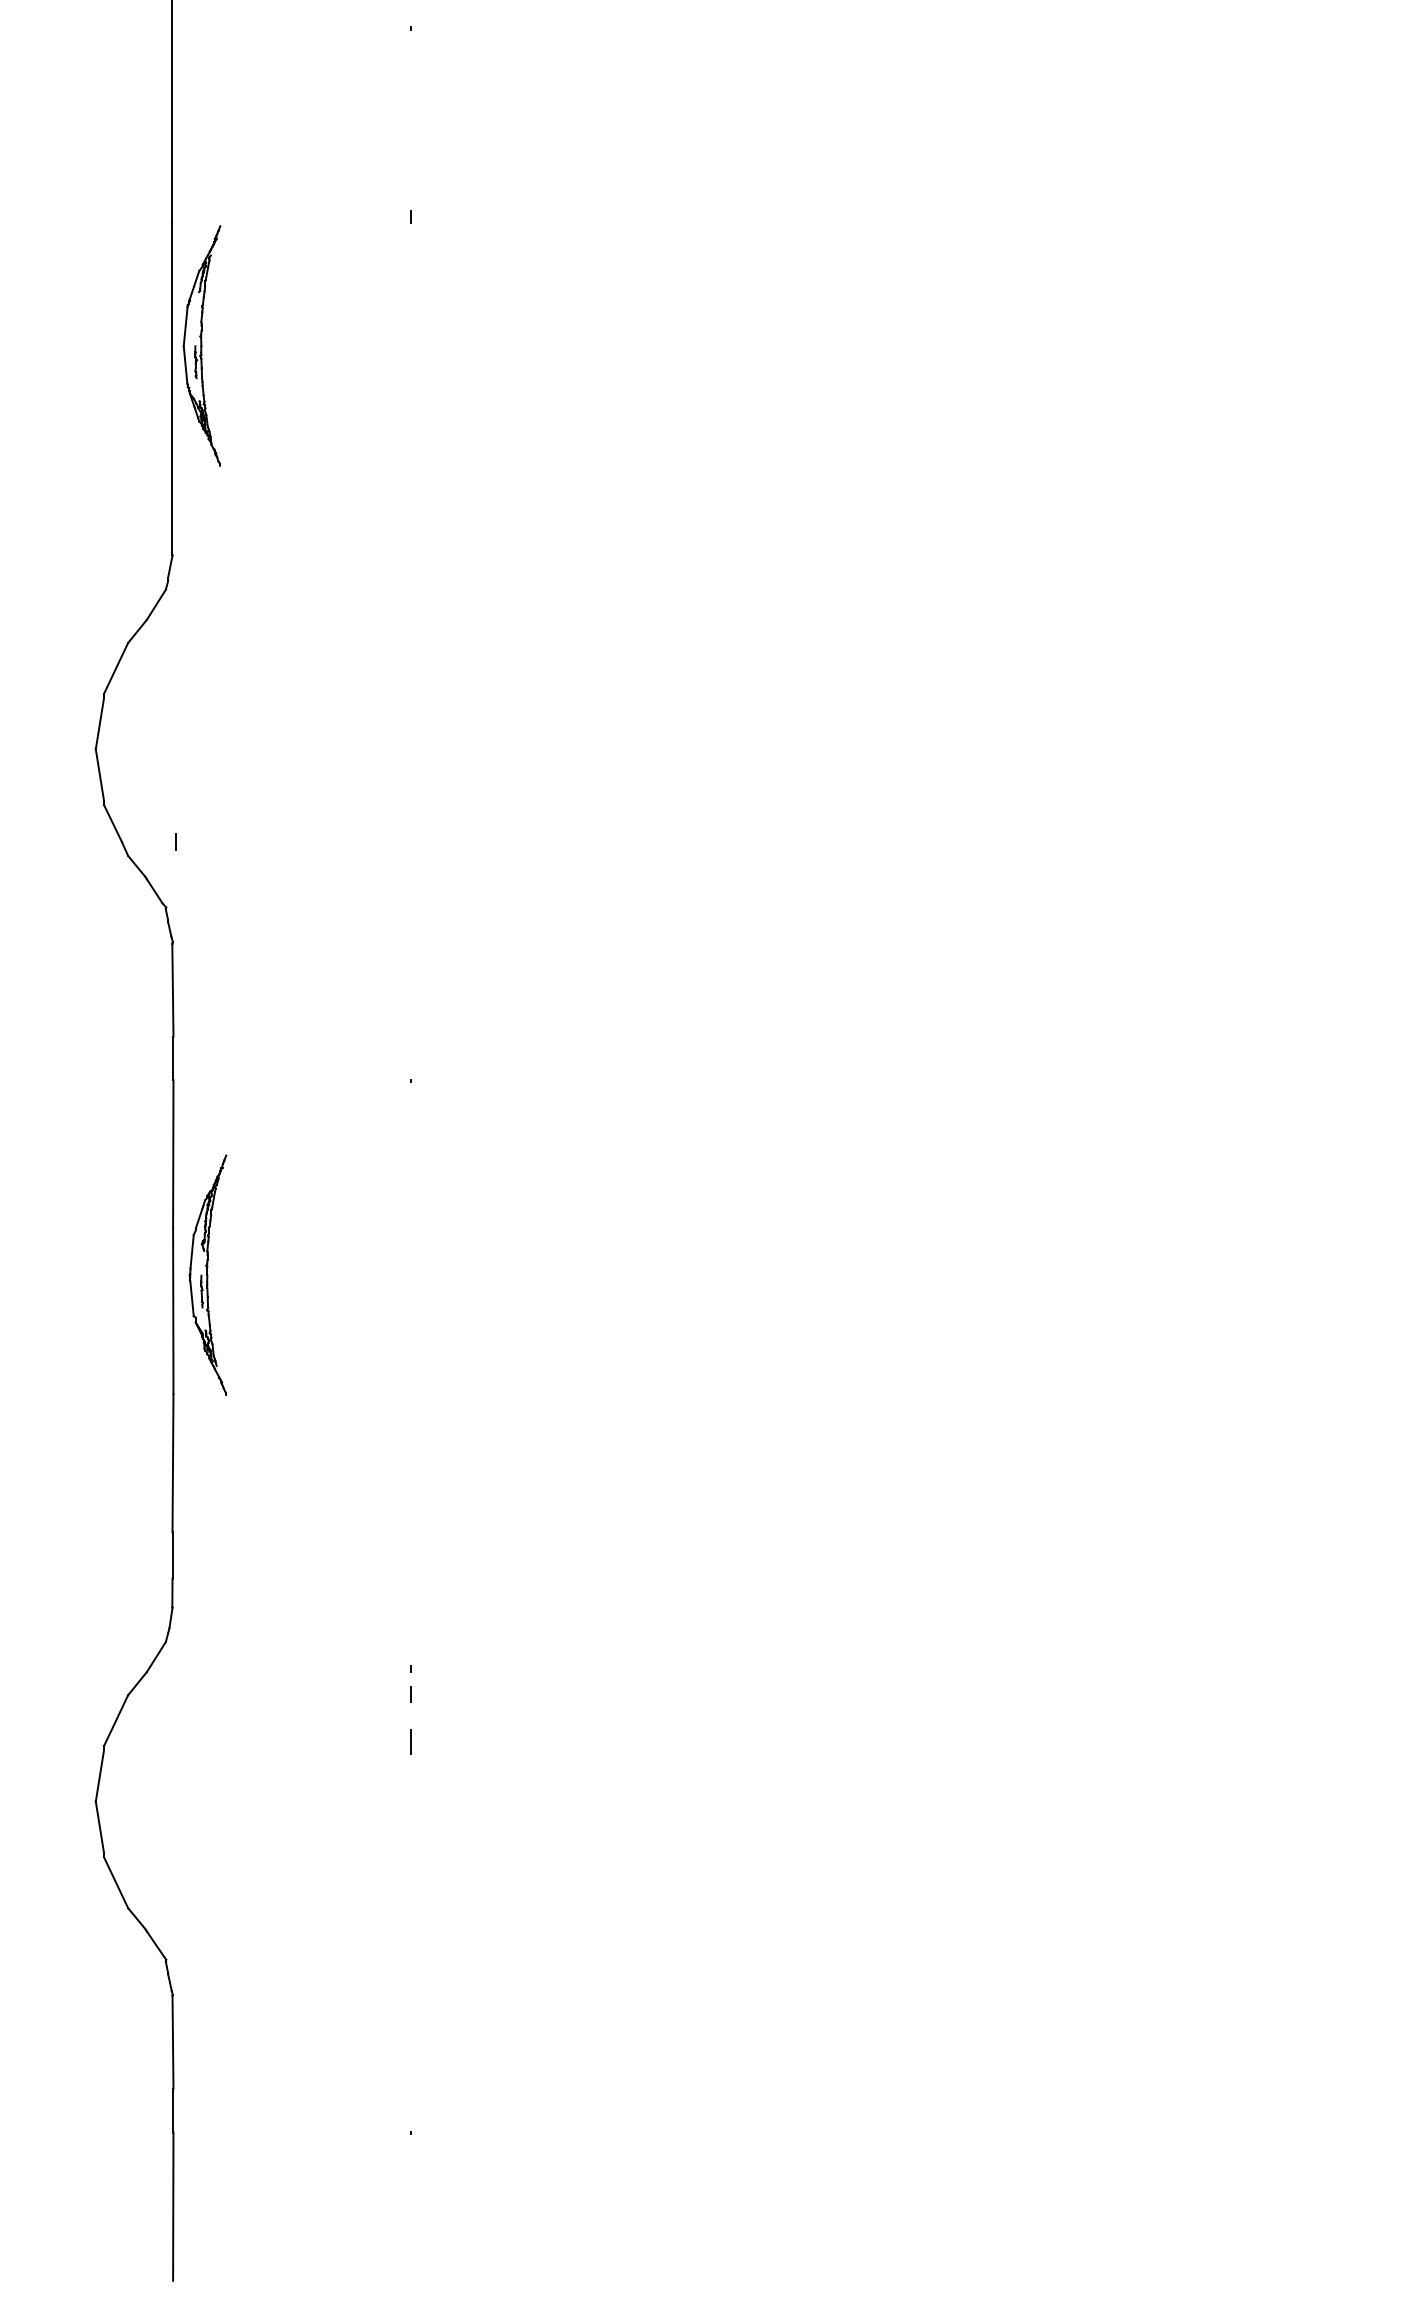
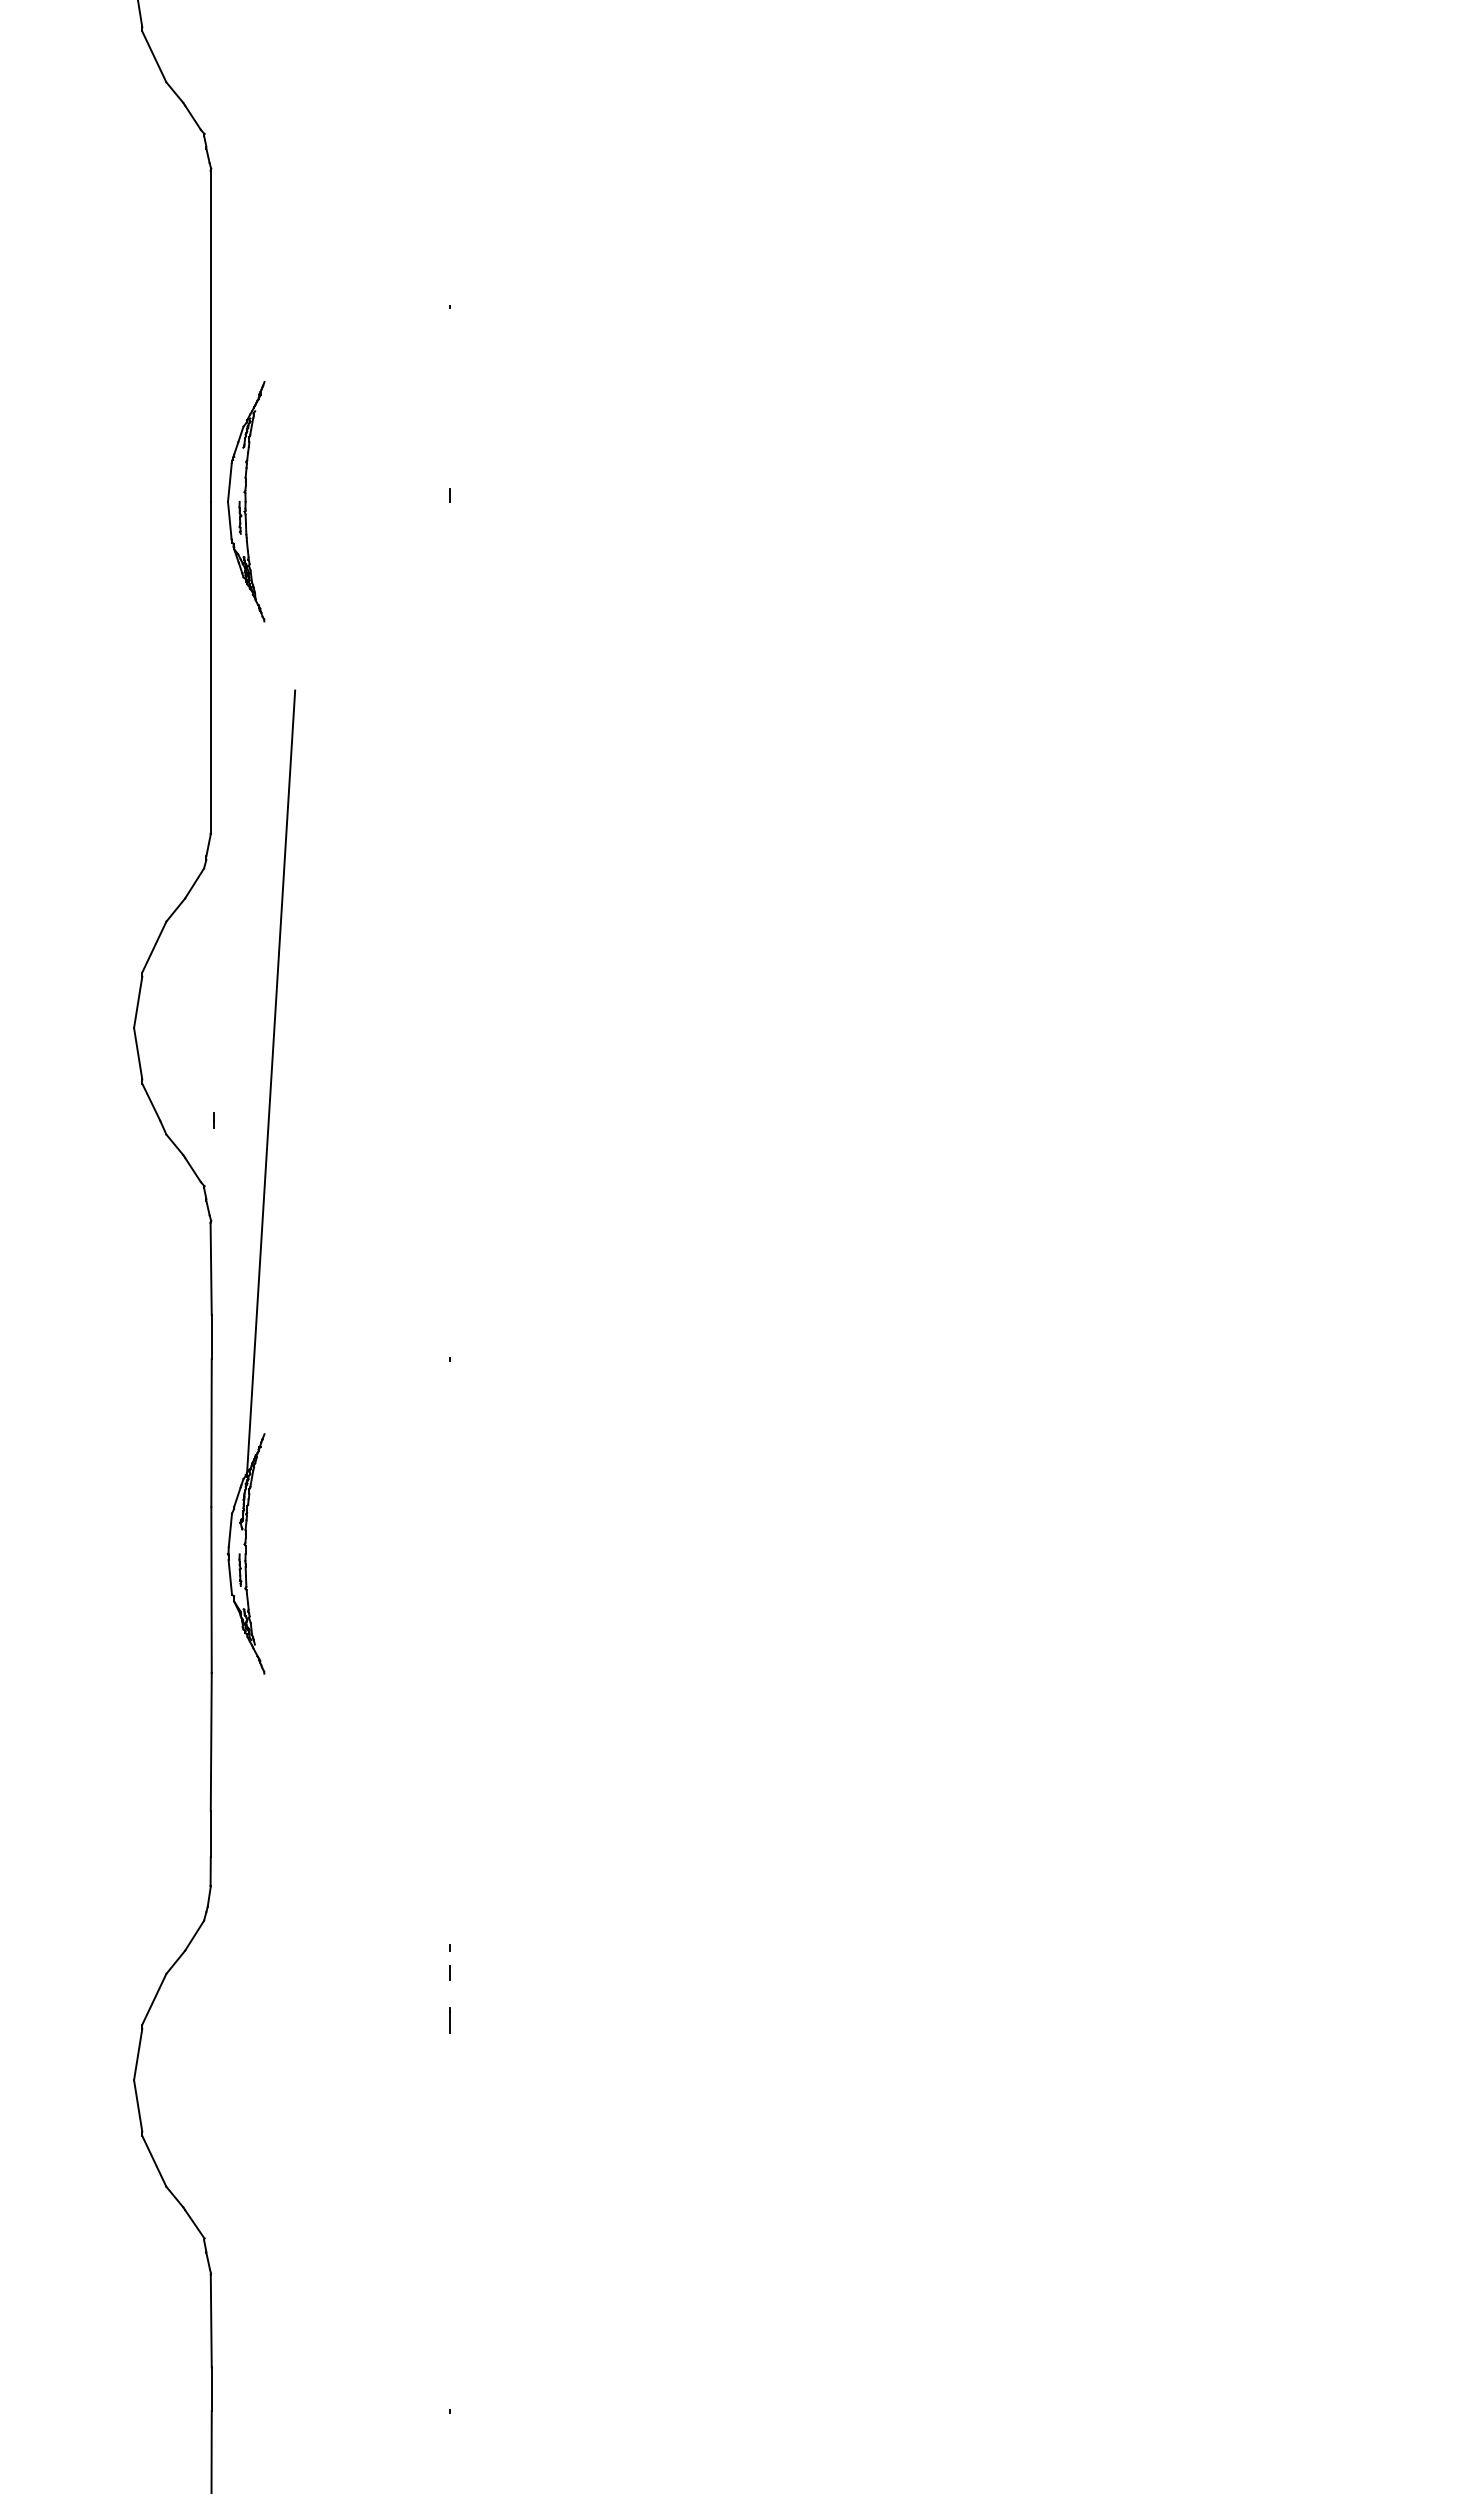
part: (202, 345) -> (246, 501), moved
line: (233, 802) -> (271, 1081), added

